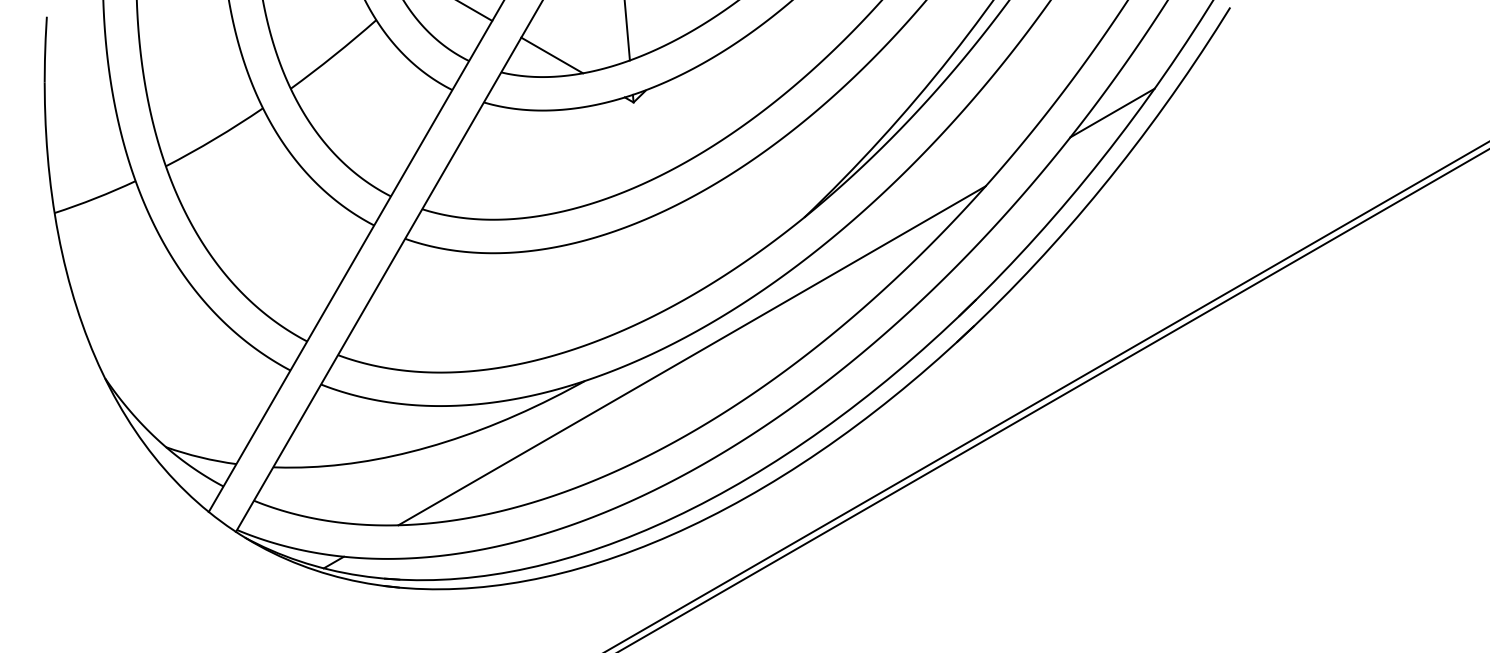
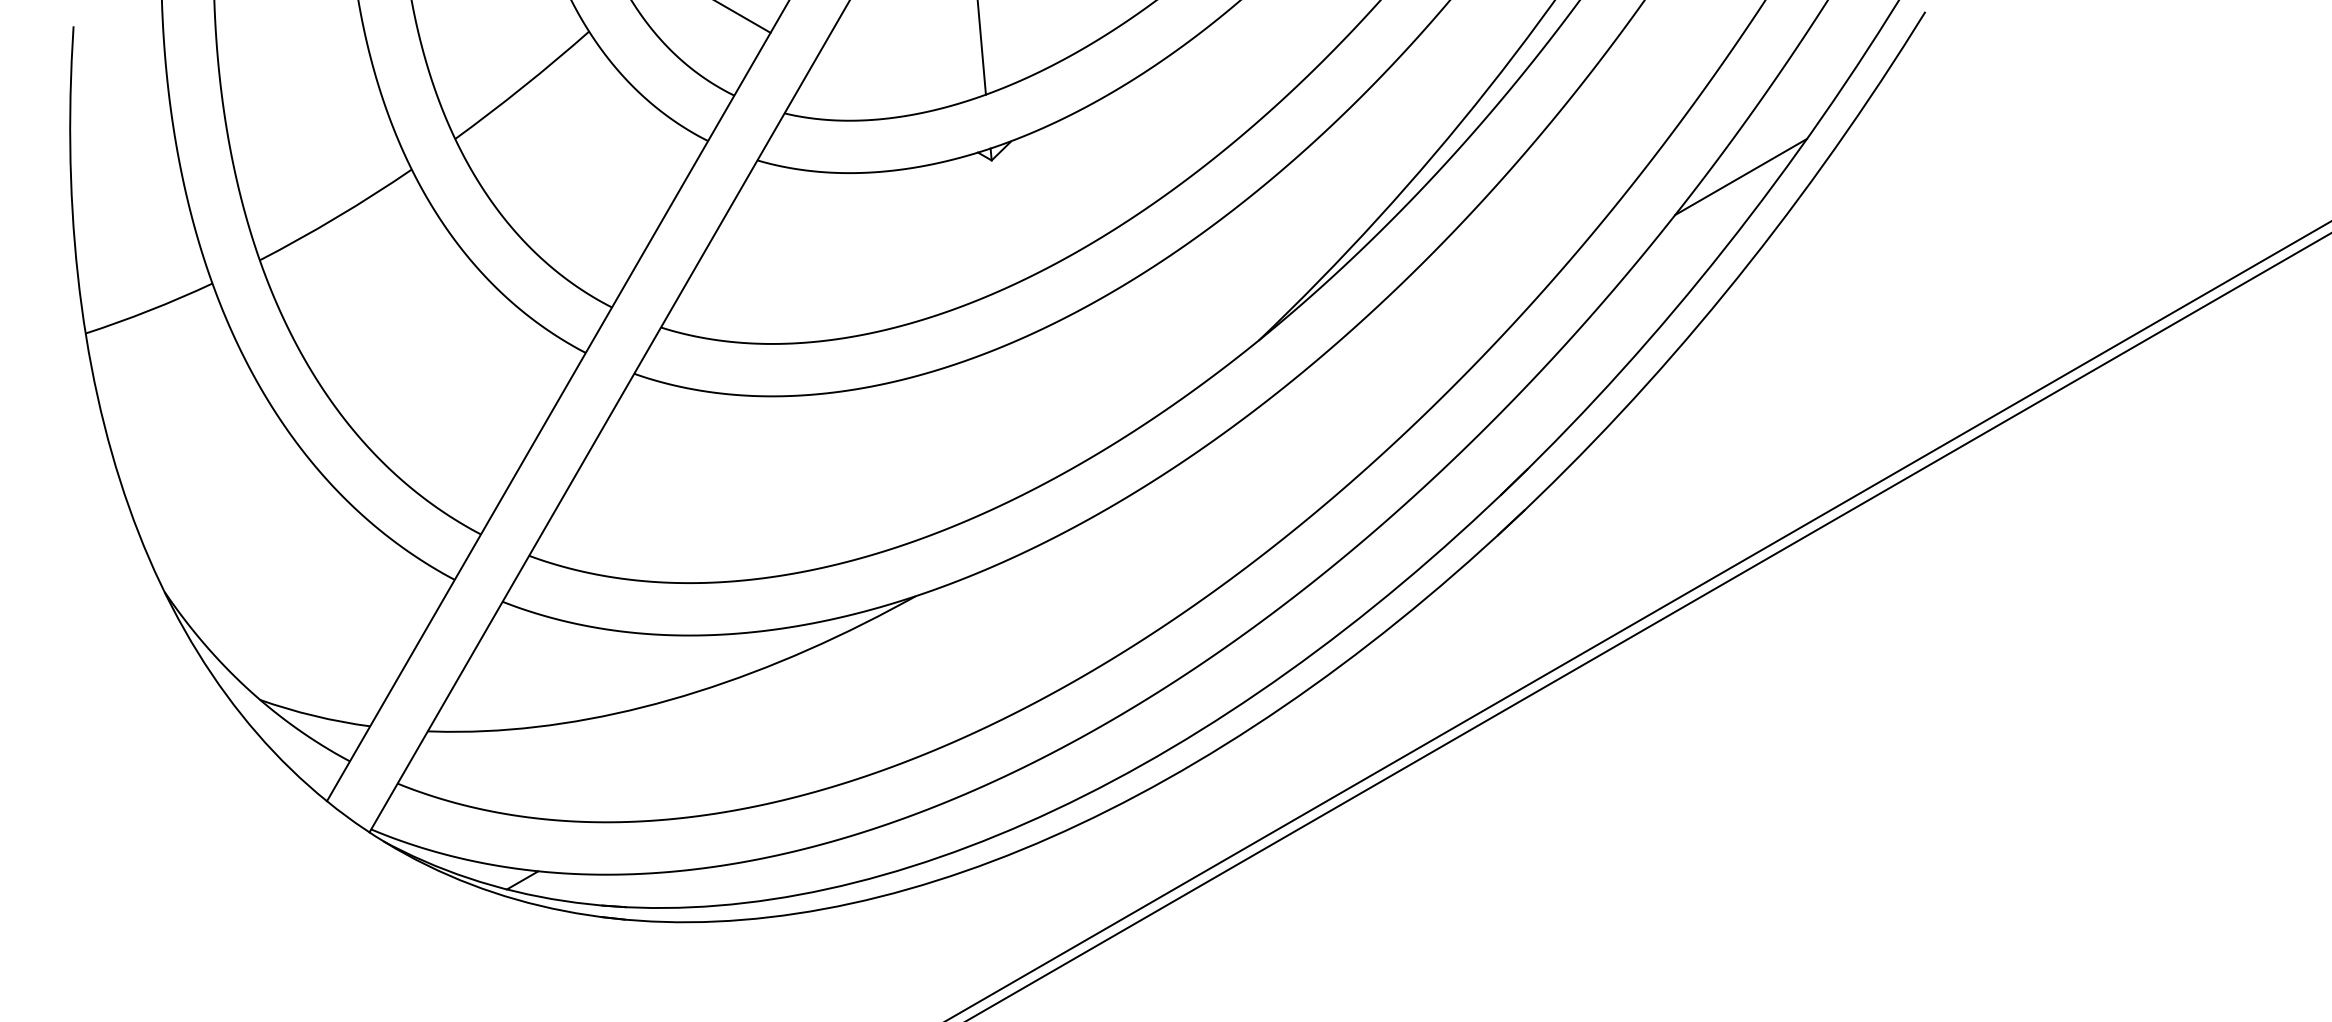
line: (552, 55) -> (864, 86), removed
line: (691, 355) -> (1082, 556), removed

